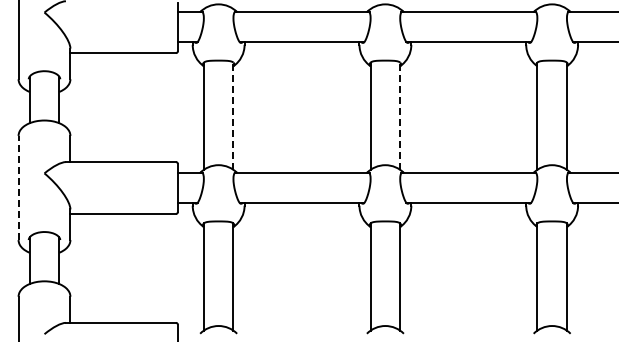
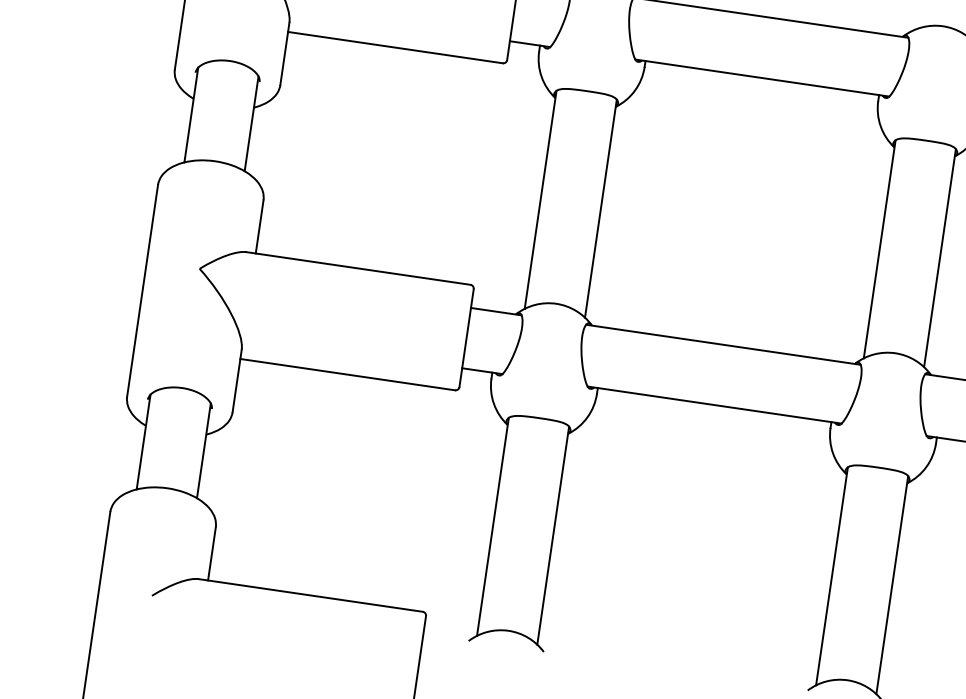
line: (233, 116) -> (600, 209), dashed -> solid
line: (400, 116) -> (940, 258), dashed -> solid
line: (18, 187) -> (142, 289), dashed -> solid

